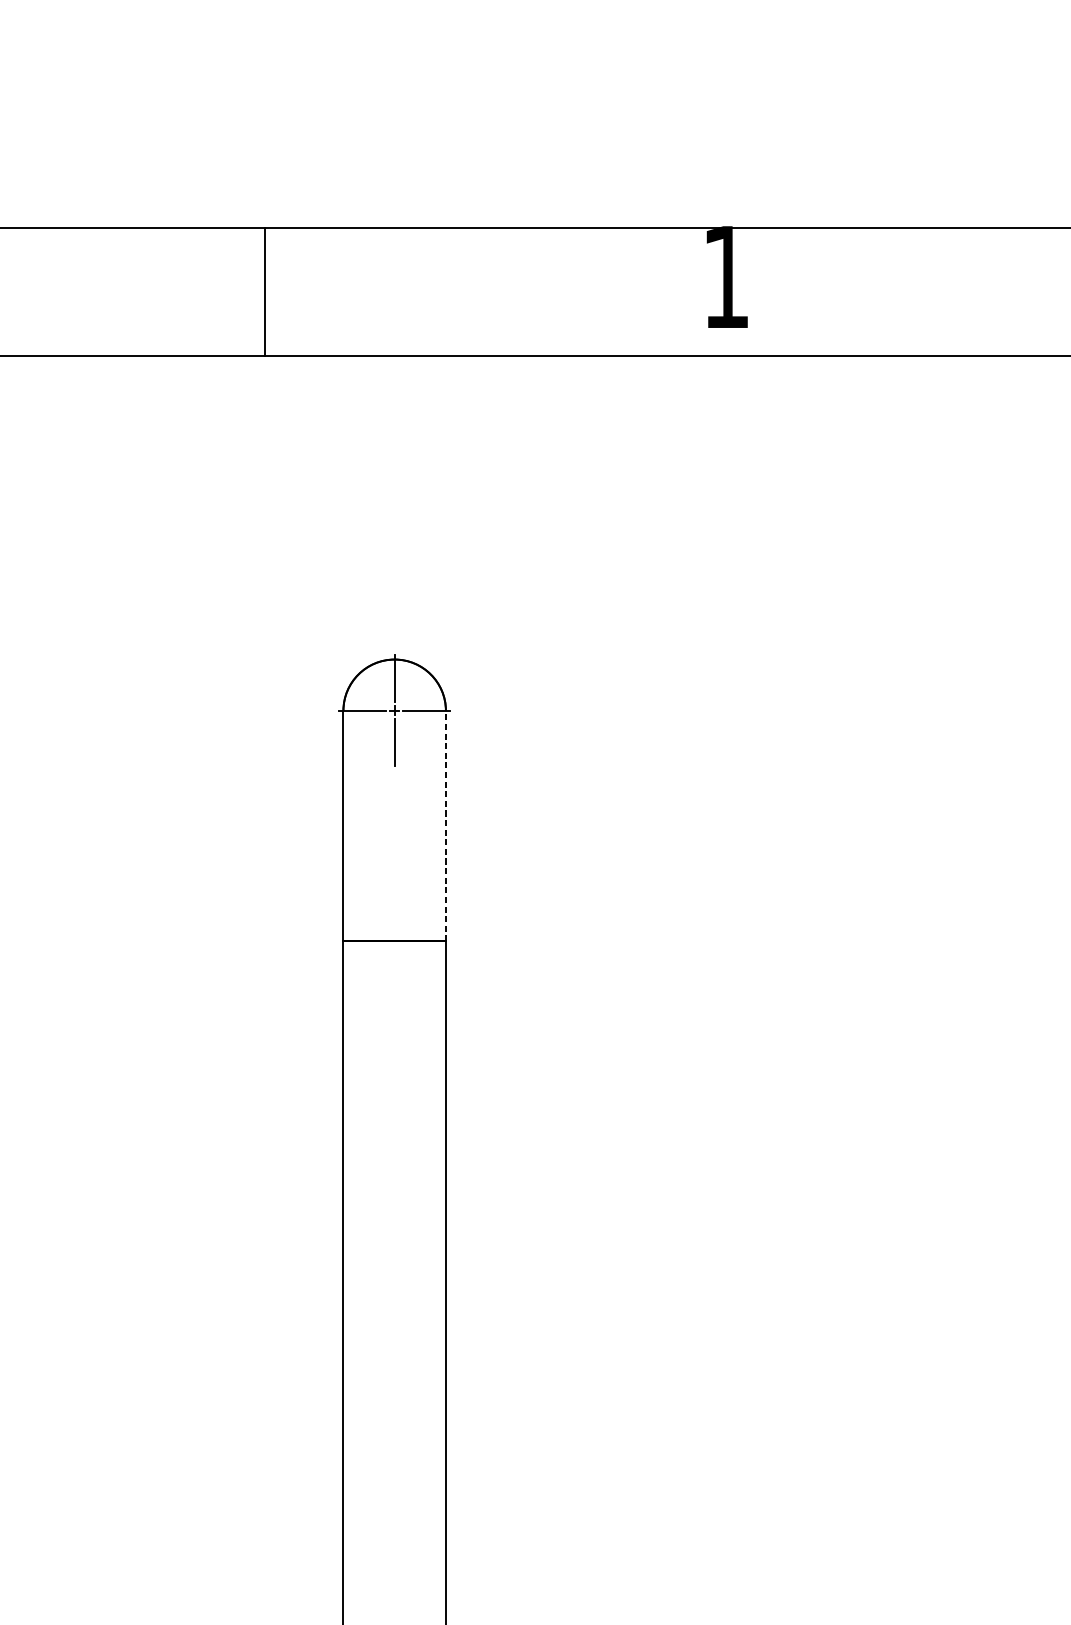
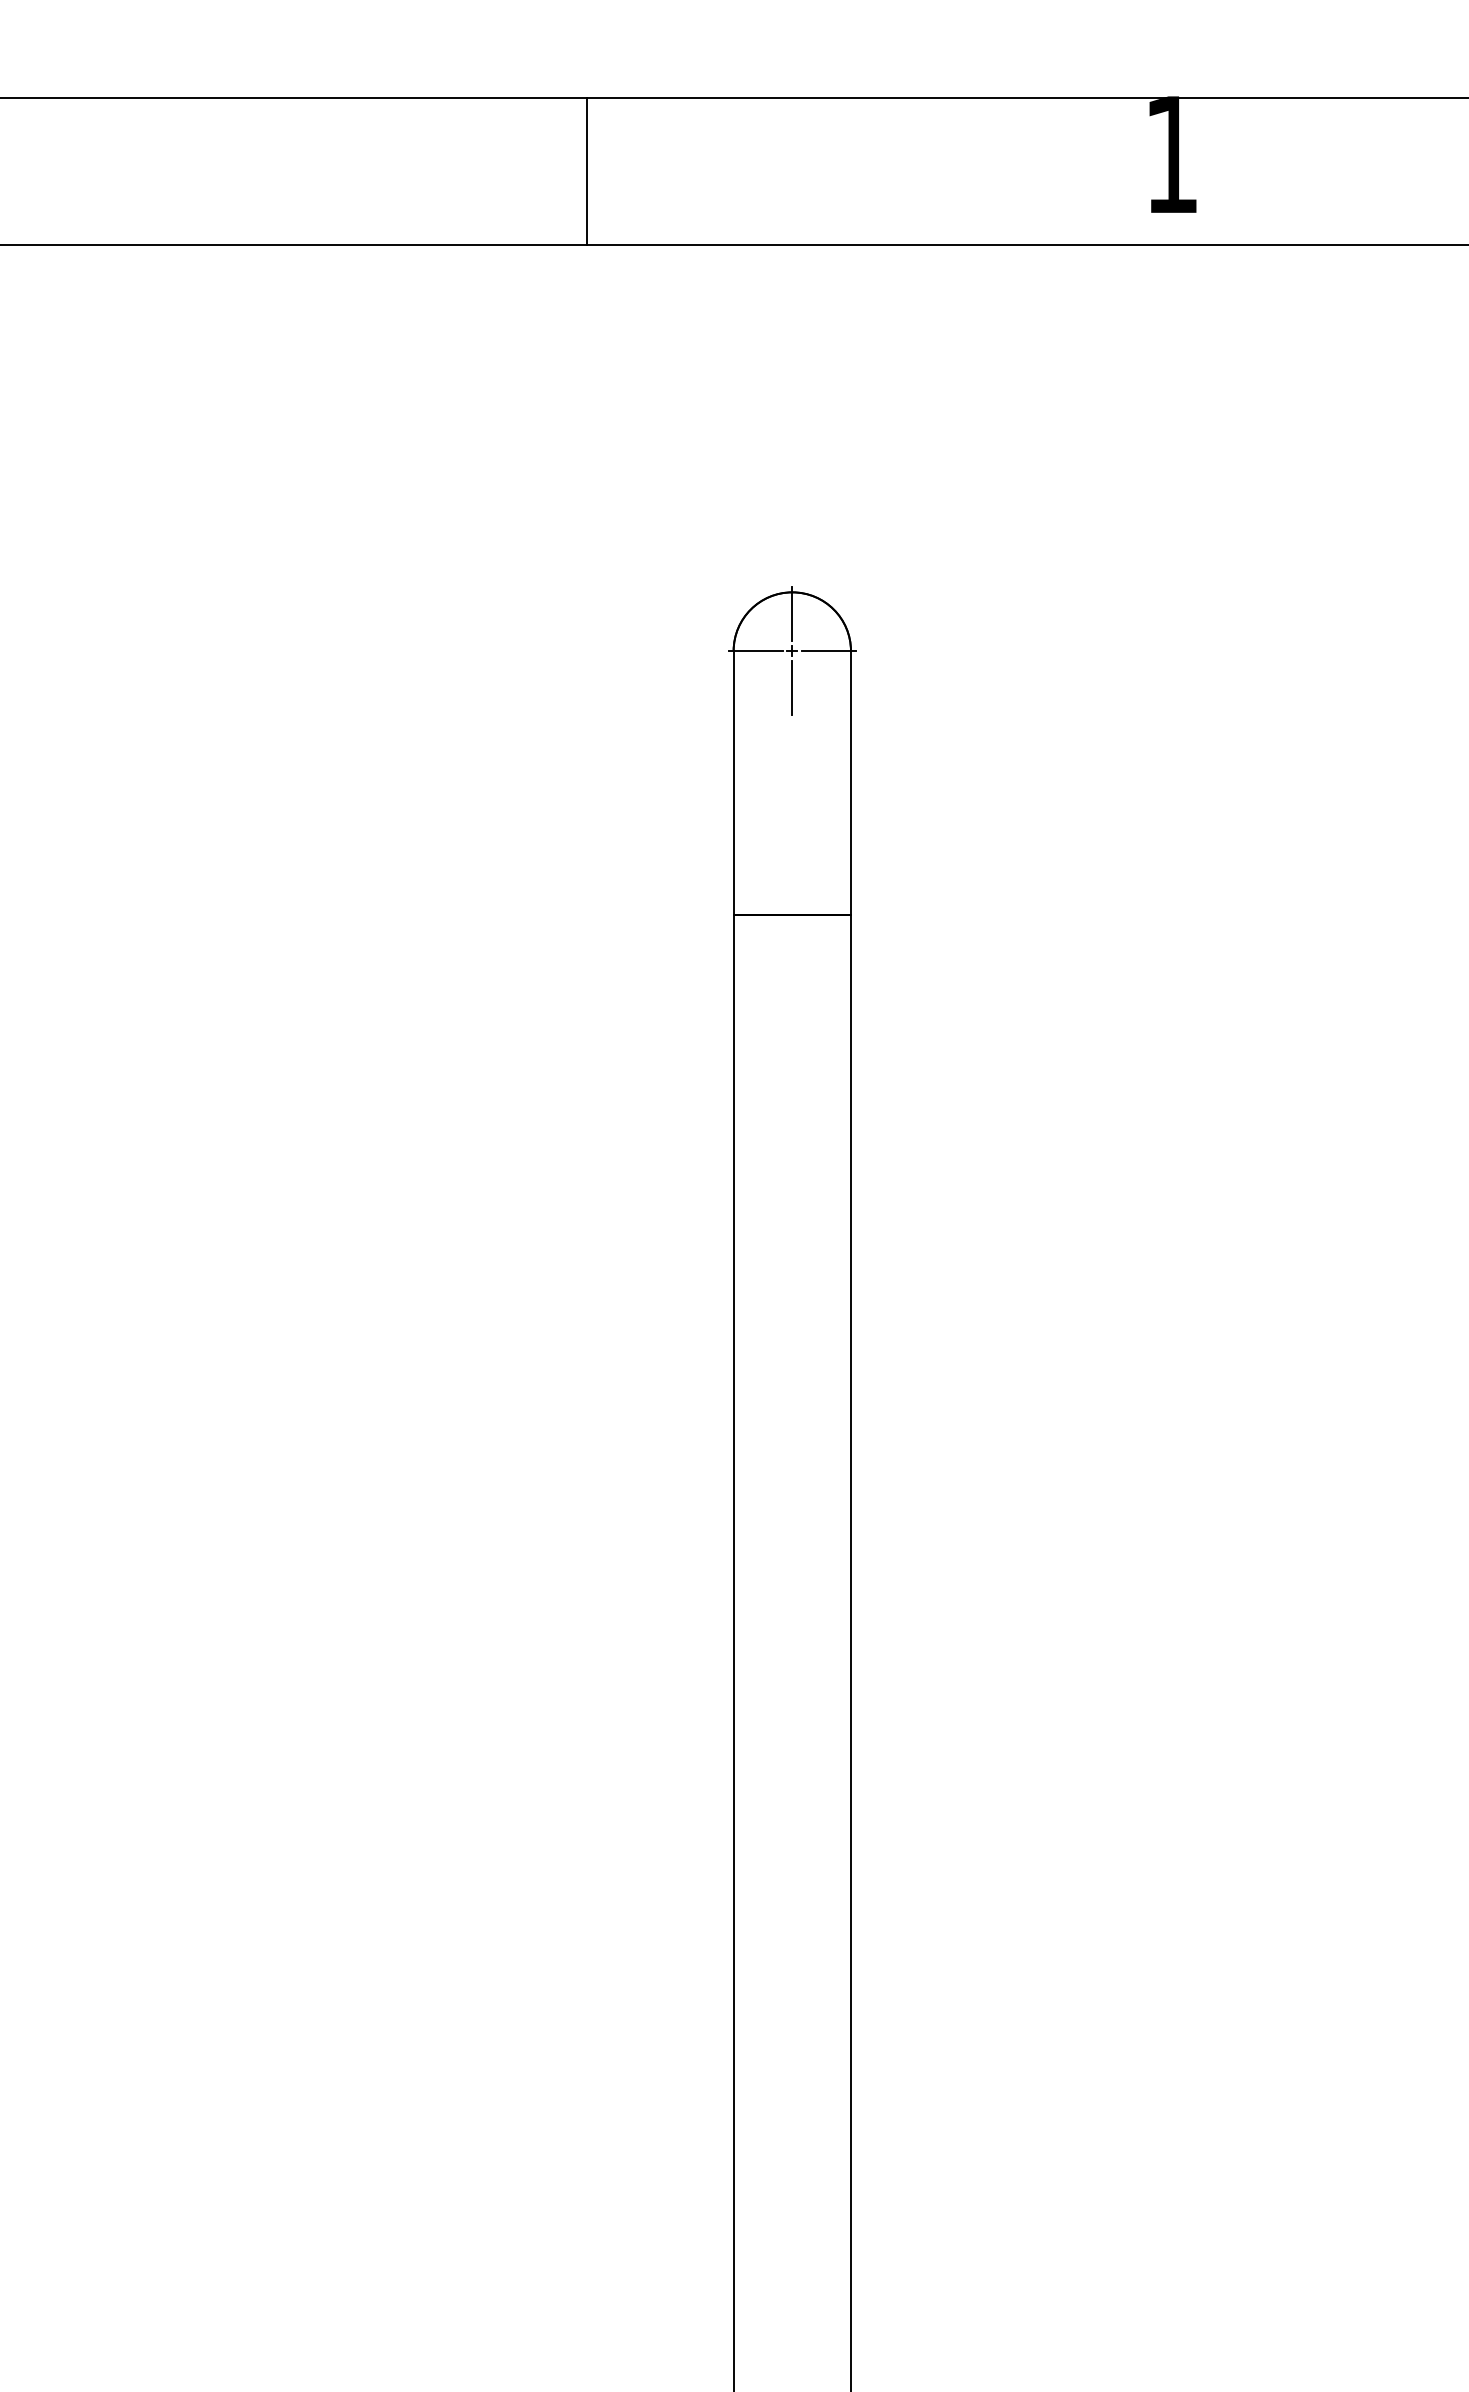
line: (264, 291) -> (586, 171), moved
line: (445, 826) -> (850, 783), dashed -> solid

